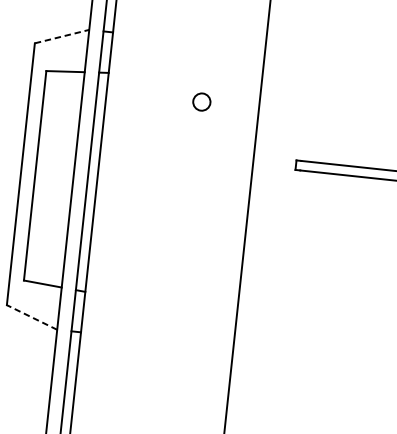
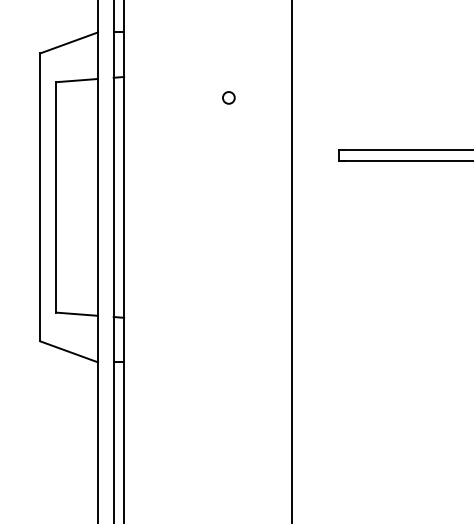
line: (62, 36) -> (69, 42), dashed -> solid
circle: (201, 101) -> (228, 97), size x0.62
line: (32, 317) -> (69, 351), dashed -> solid

